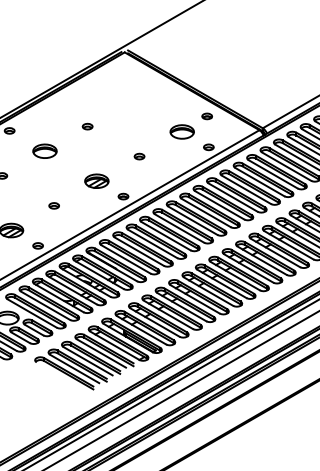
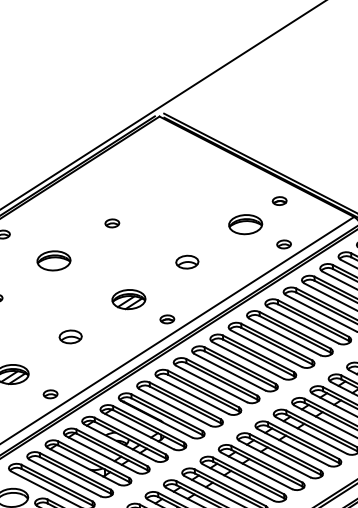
part: (139, 156) -> (187, 261), size x1.6
part: (53, 205) -> (69, 336), size x1.6

